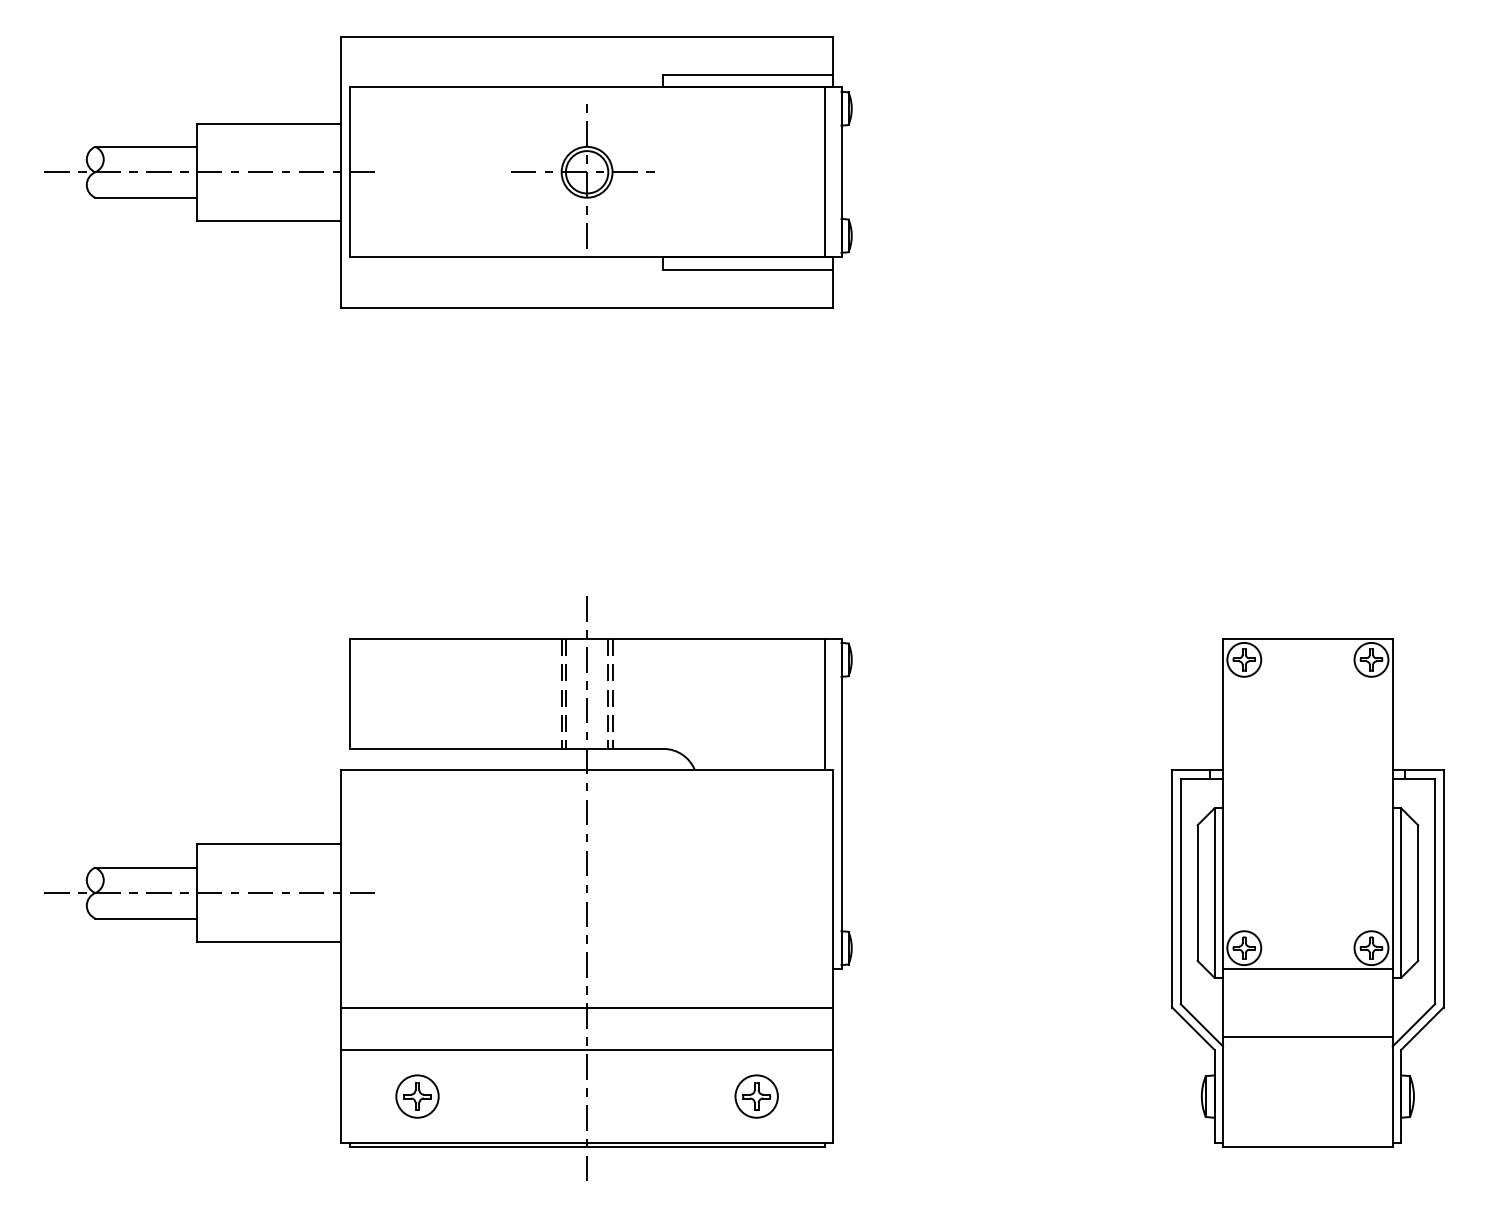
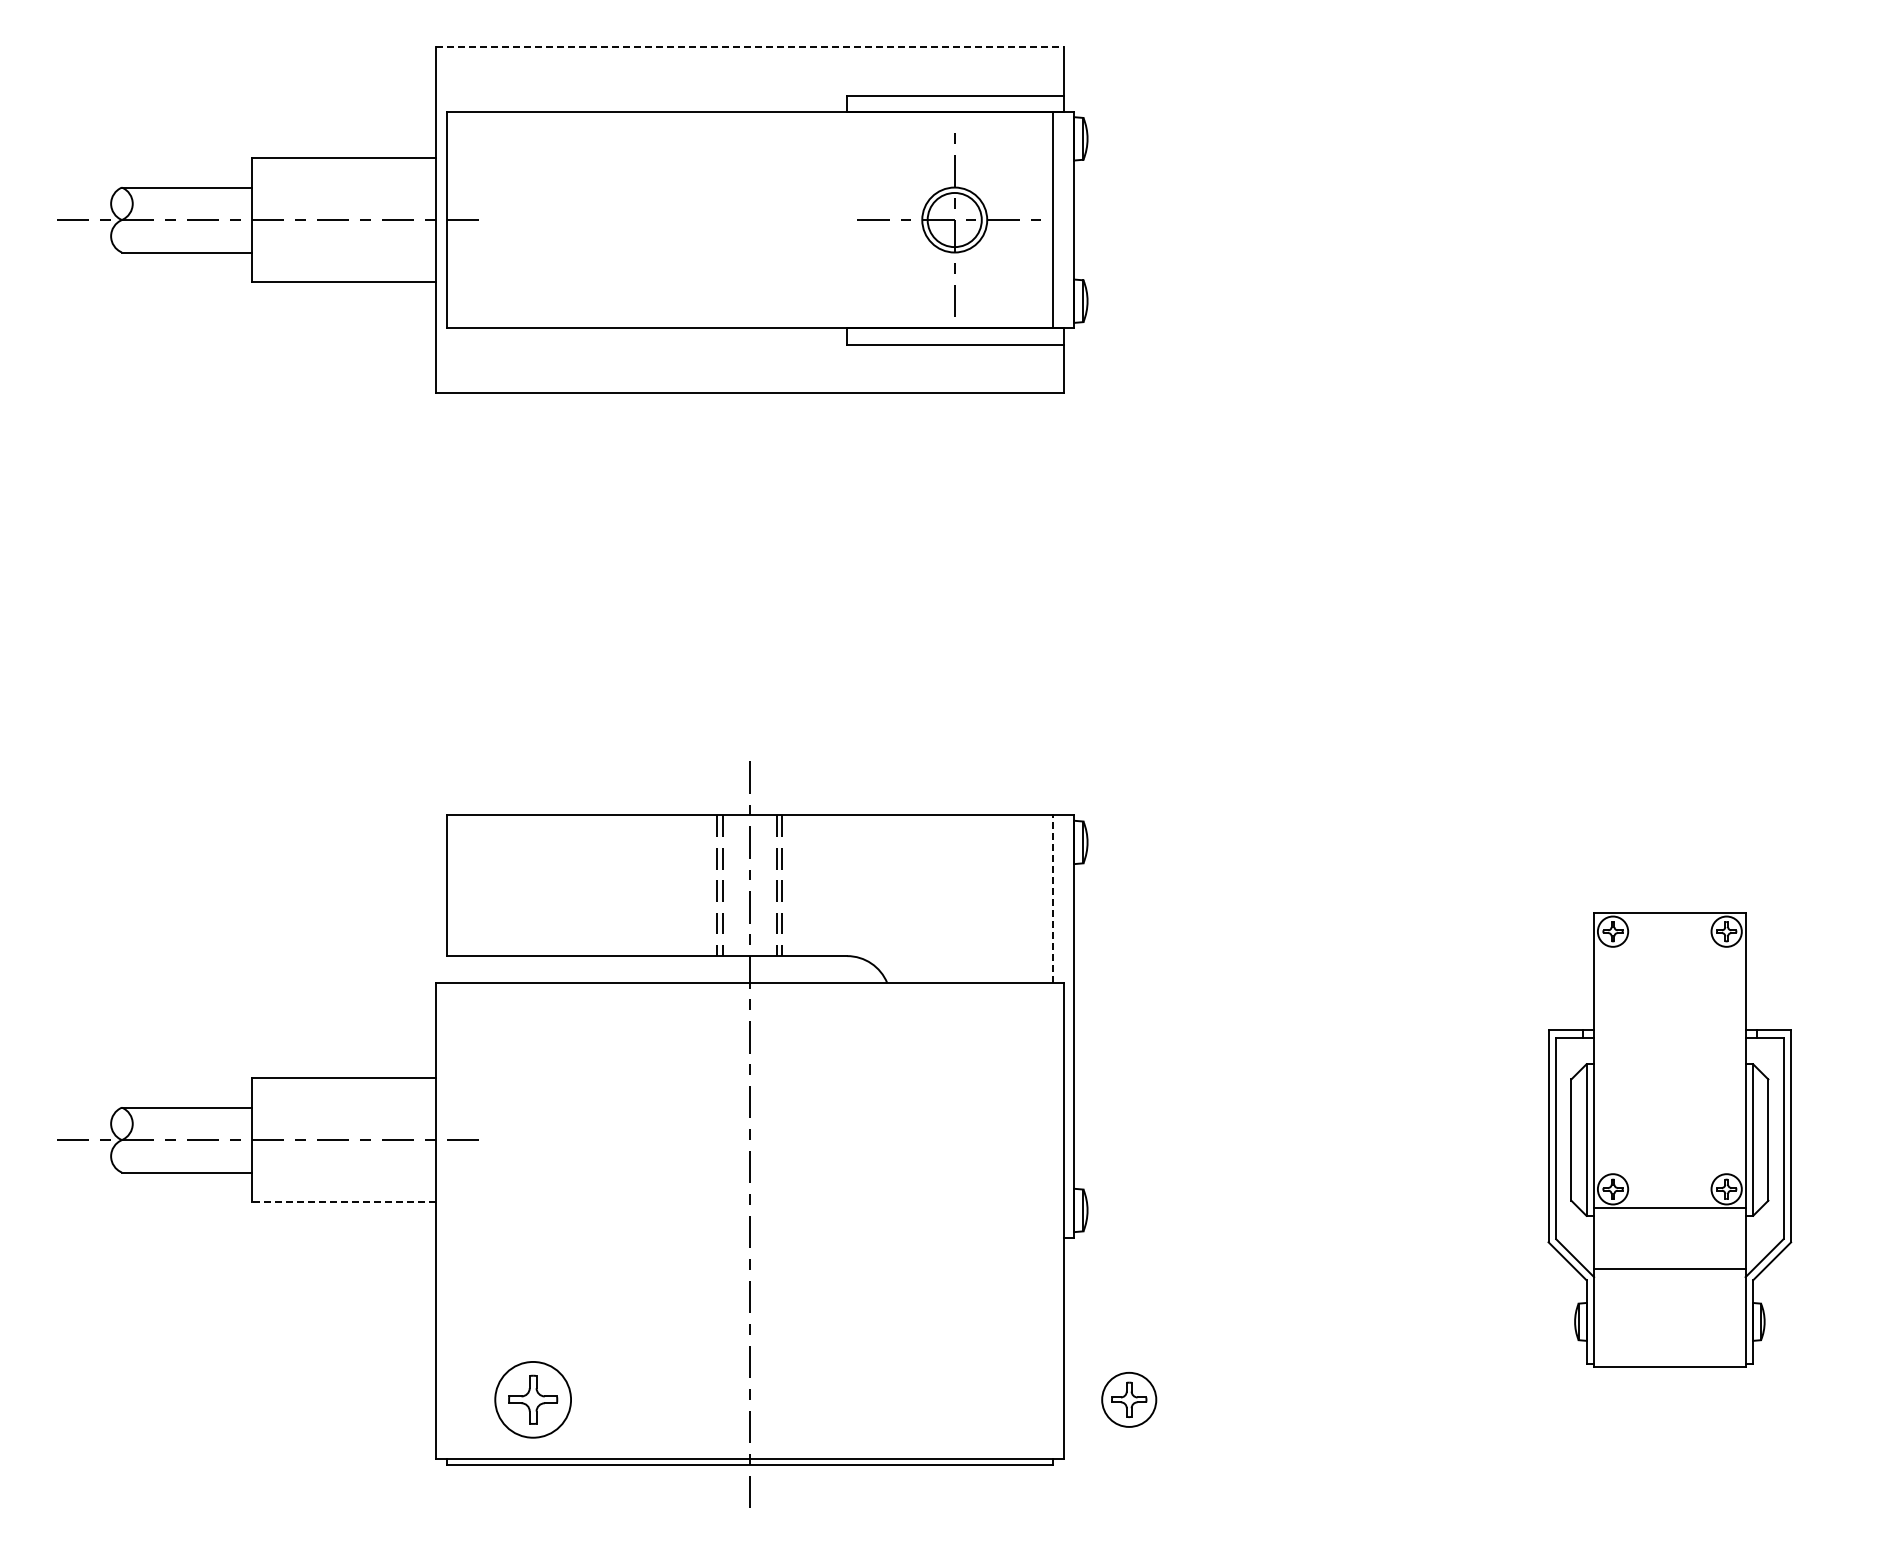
line: (586, 36) -> (749, 46), solid -> dashed
part: (582, 175) -> (948, 224), moved
line: (824, 704) -> (1052, 899), solid -> dashed
part: (1307, 892) -> (1669, 1139), size x0.7
line: (268, 941) -> (343, 1202), solid -> dashed
line: (586, 1007) -> (749, 1286), removed
line: (586, 1050) -> (749, 1340), removed
part: (417, 1096) -> (533, 1399), size x1.4
part: (756, 1096) -> (1129, 1399), moved

